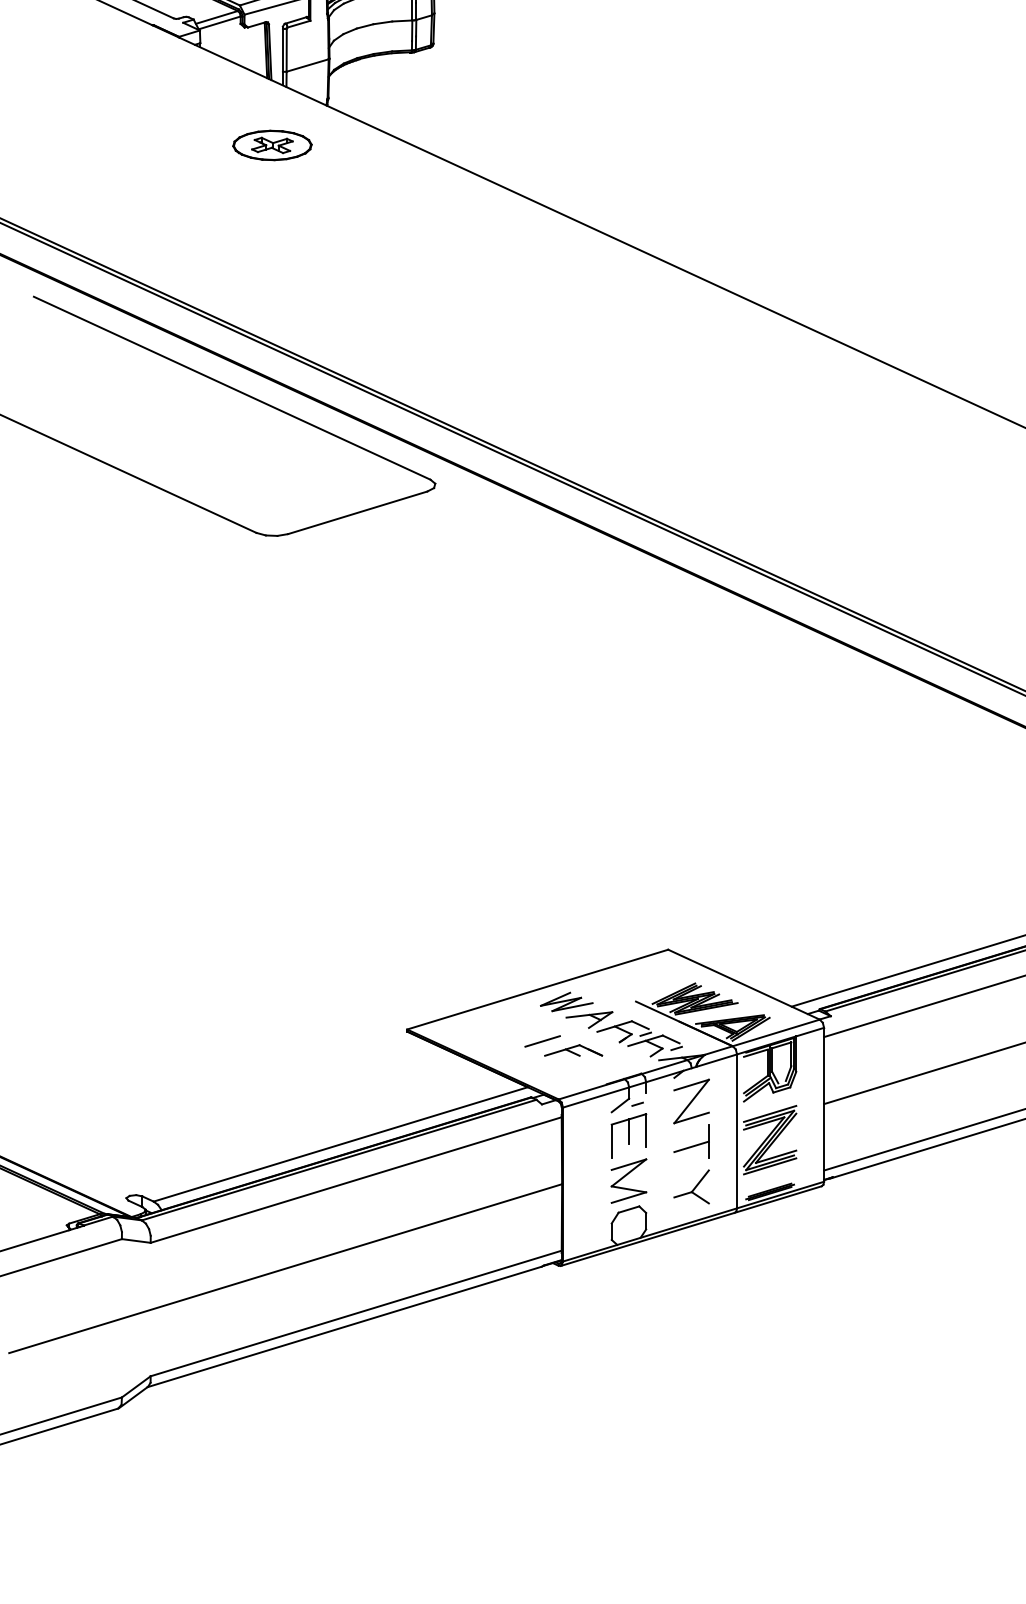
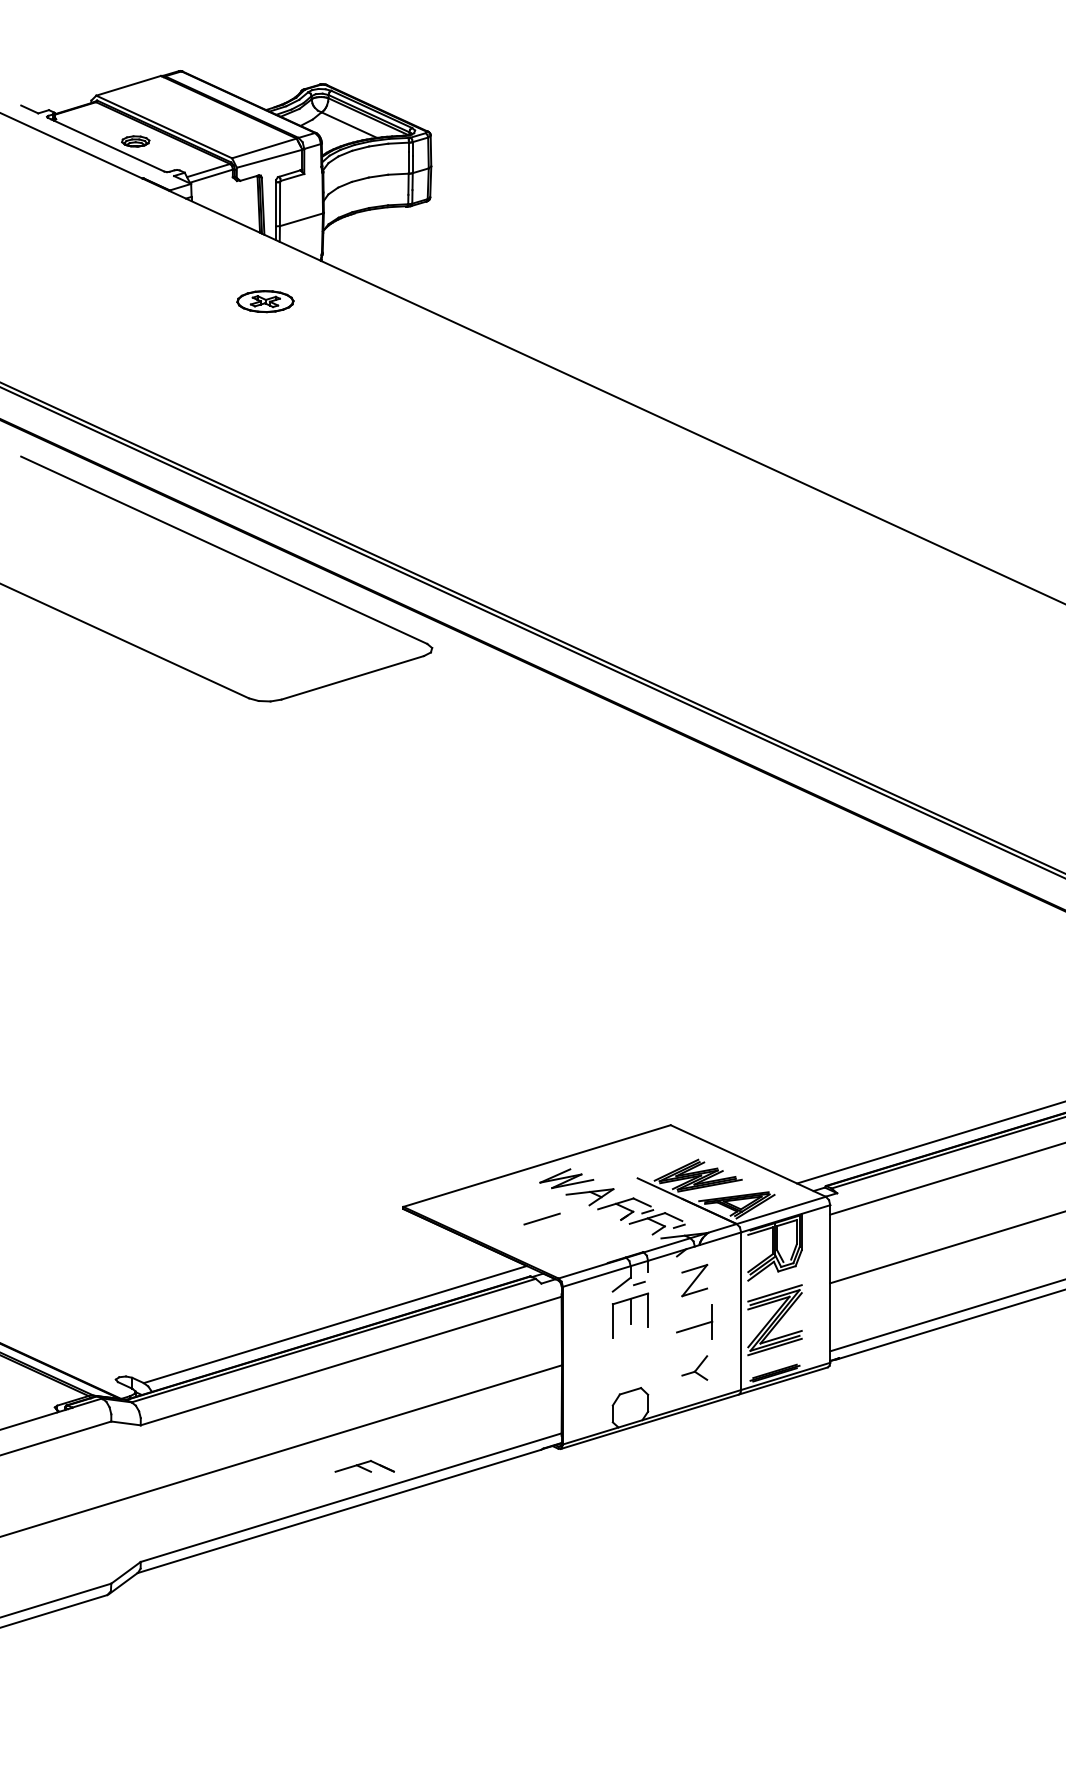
part: (272, 145) -> (265, 301), size x0.7
part: (573, 1050) -> (364, 1466), moved
part: (691, 1101) -> (694, 1280), size x0.7
part: (628, 1180) -> (630, 1361), removed
part: (691, 1186) -> (694, 1367), size x0.7

